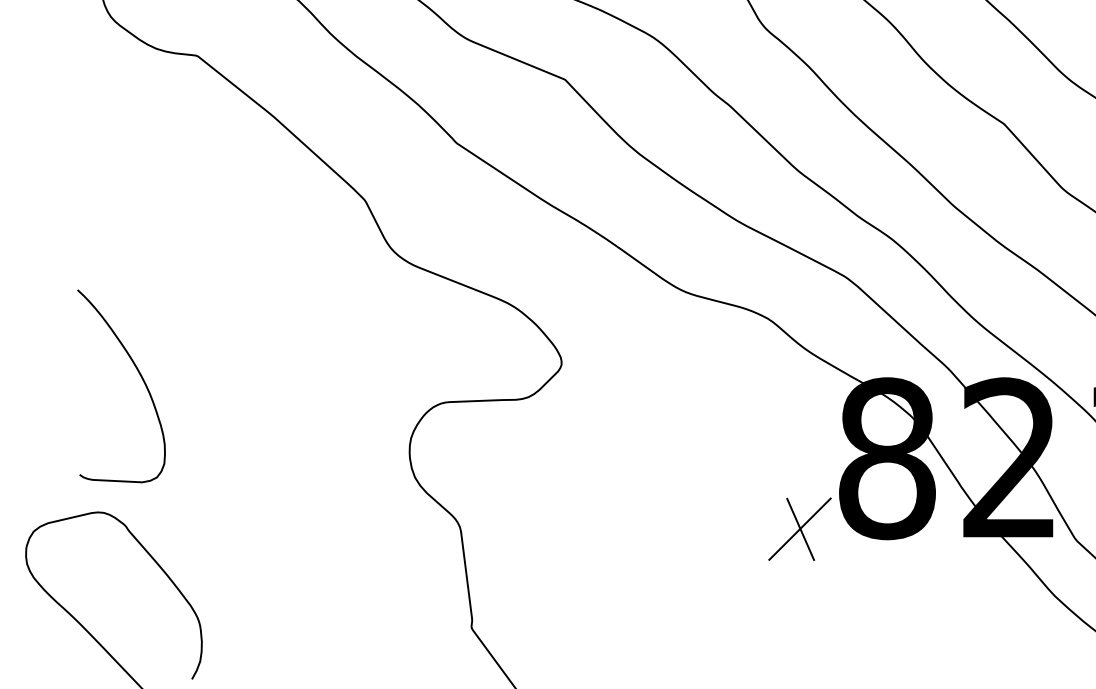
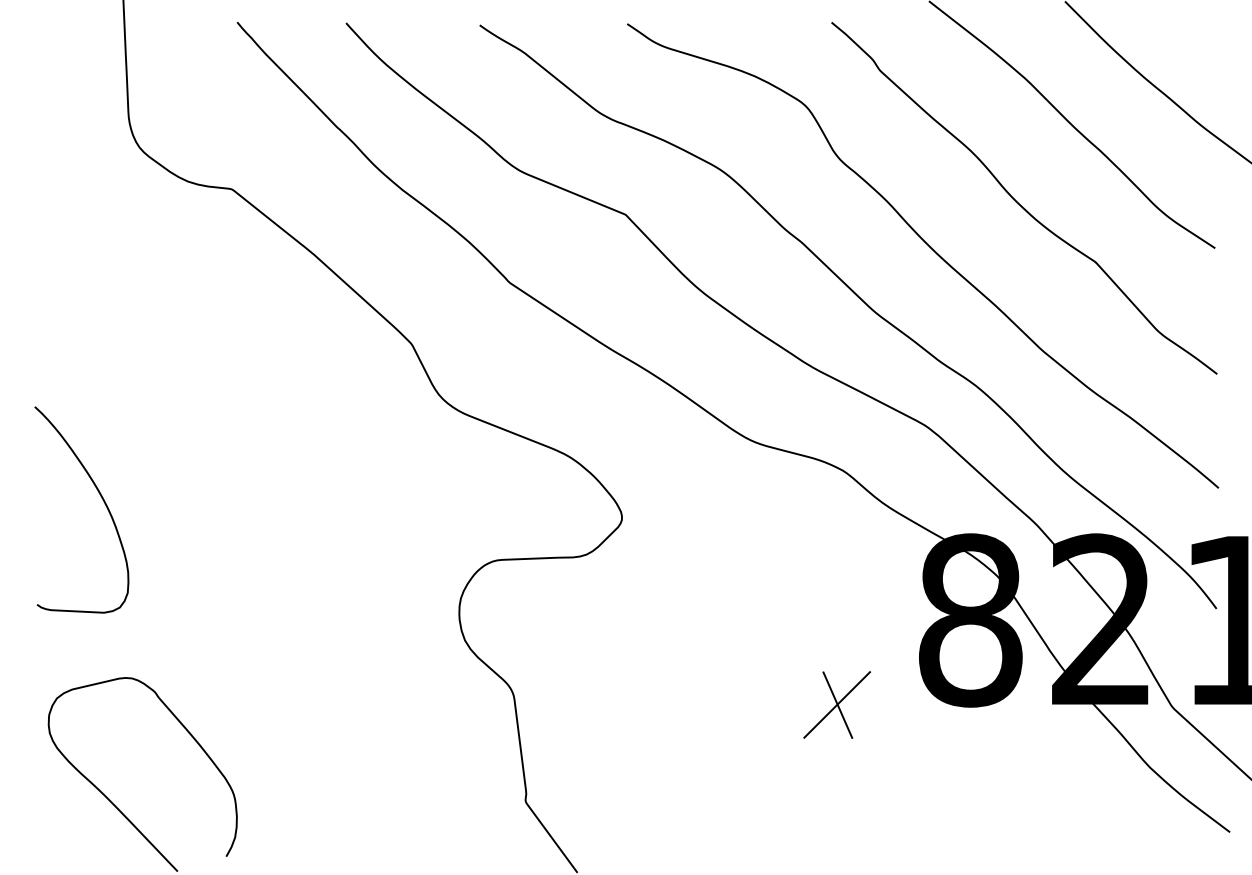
curve: (139, 375) -> (101, 498), moved
part: (800, 528) -> (837, 704), moved

